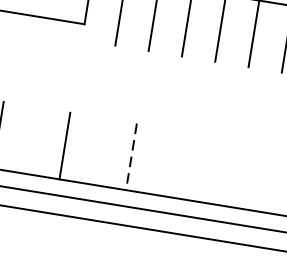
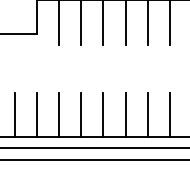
line: (31, 139) -> (14, 114), added
line: (99, 150) -> (59, 114), added
line: (131, 157) -> (81, 115), dashed -> solid
line: (165, 161) -> (103, 114), added
line: (198, 166) -> (125, 114), added
line: (231, 172) -> (147, 114), added
line: (264, 177) -> (169, 114), added

